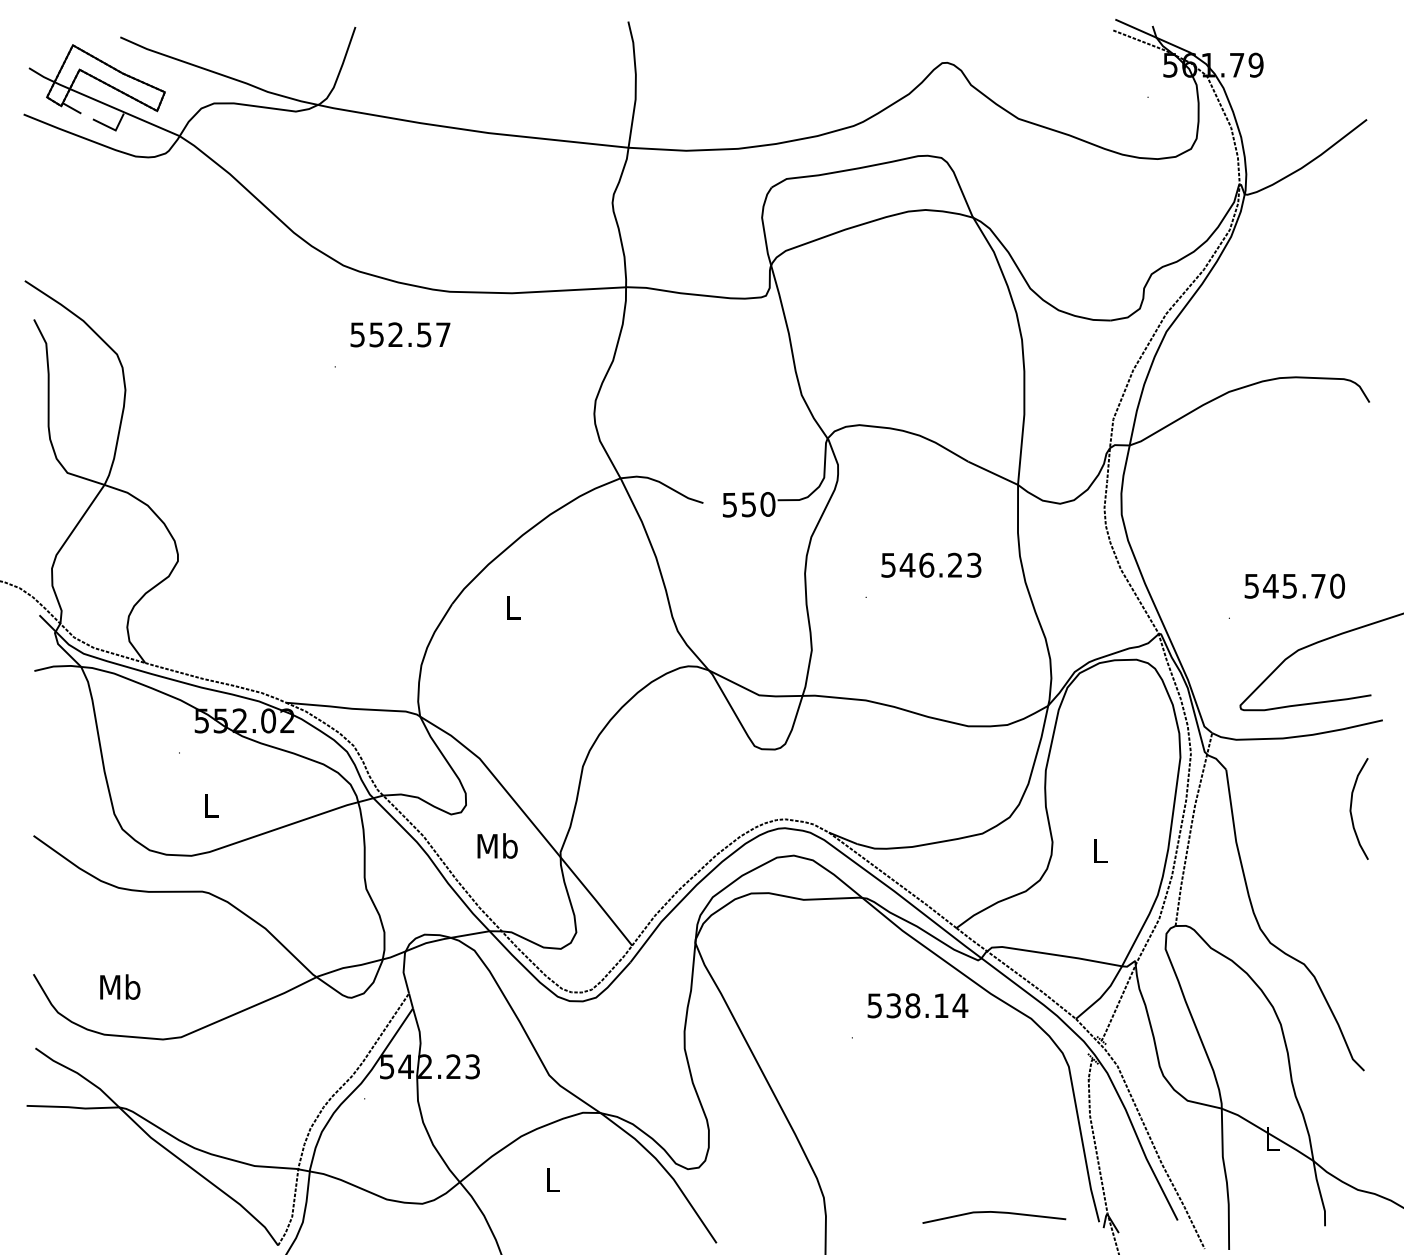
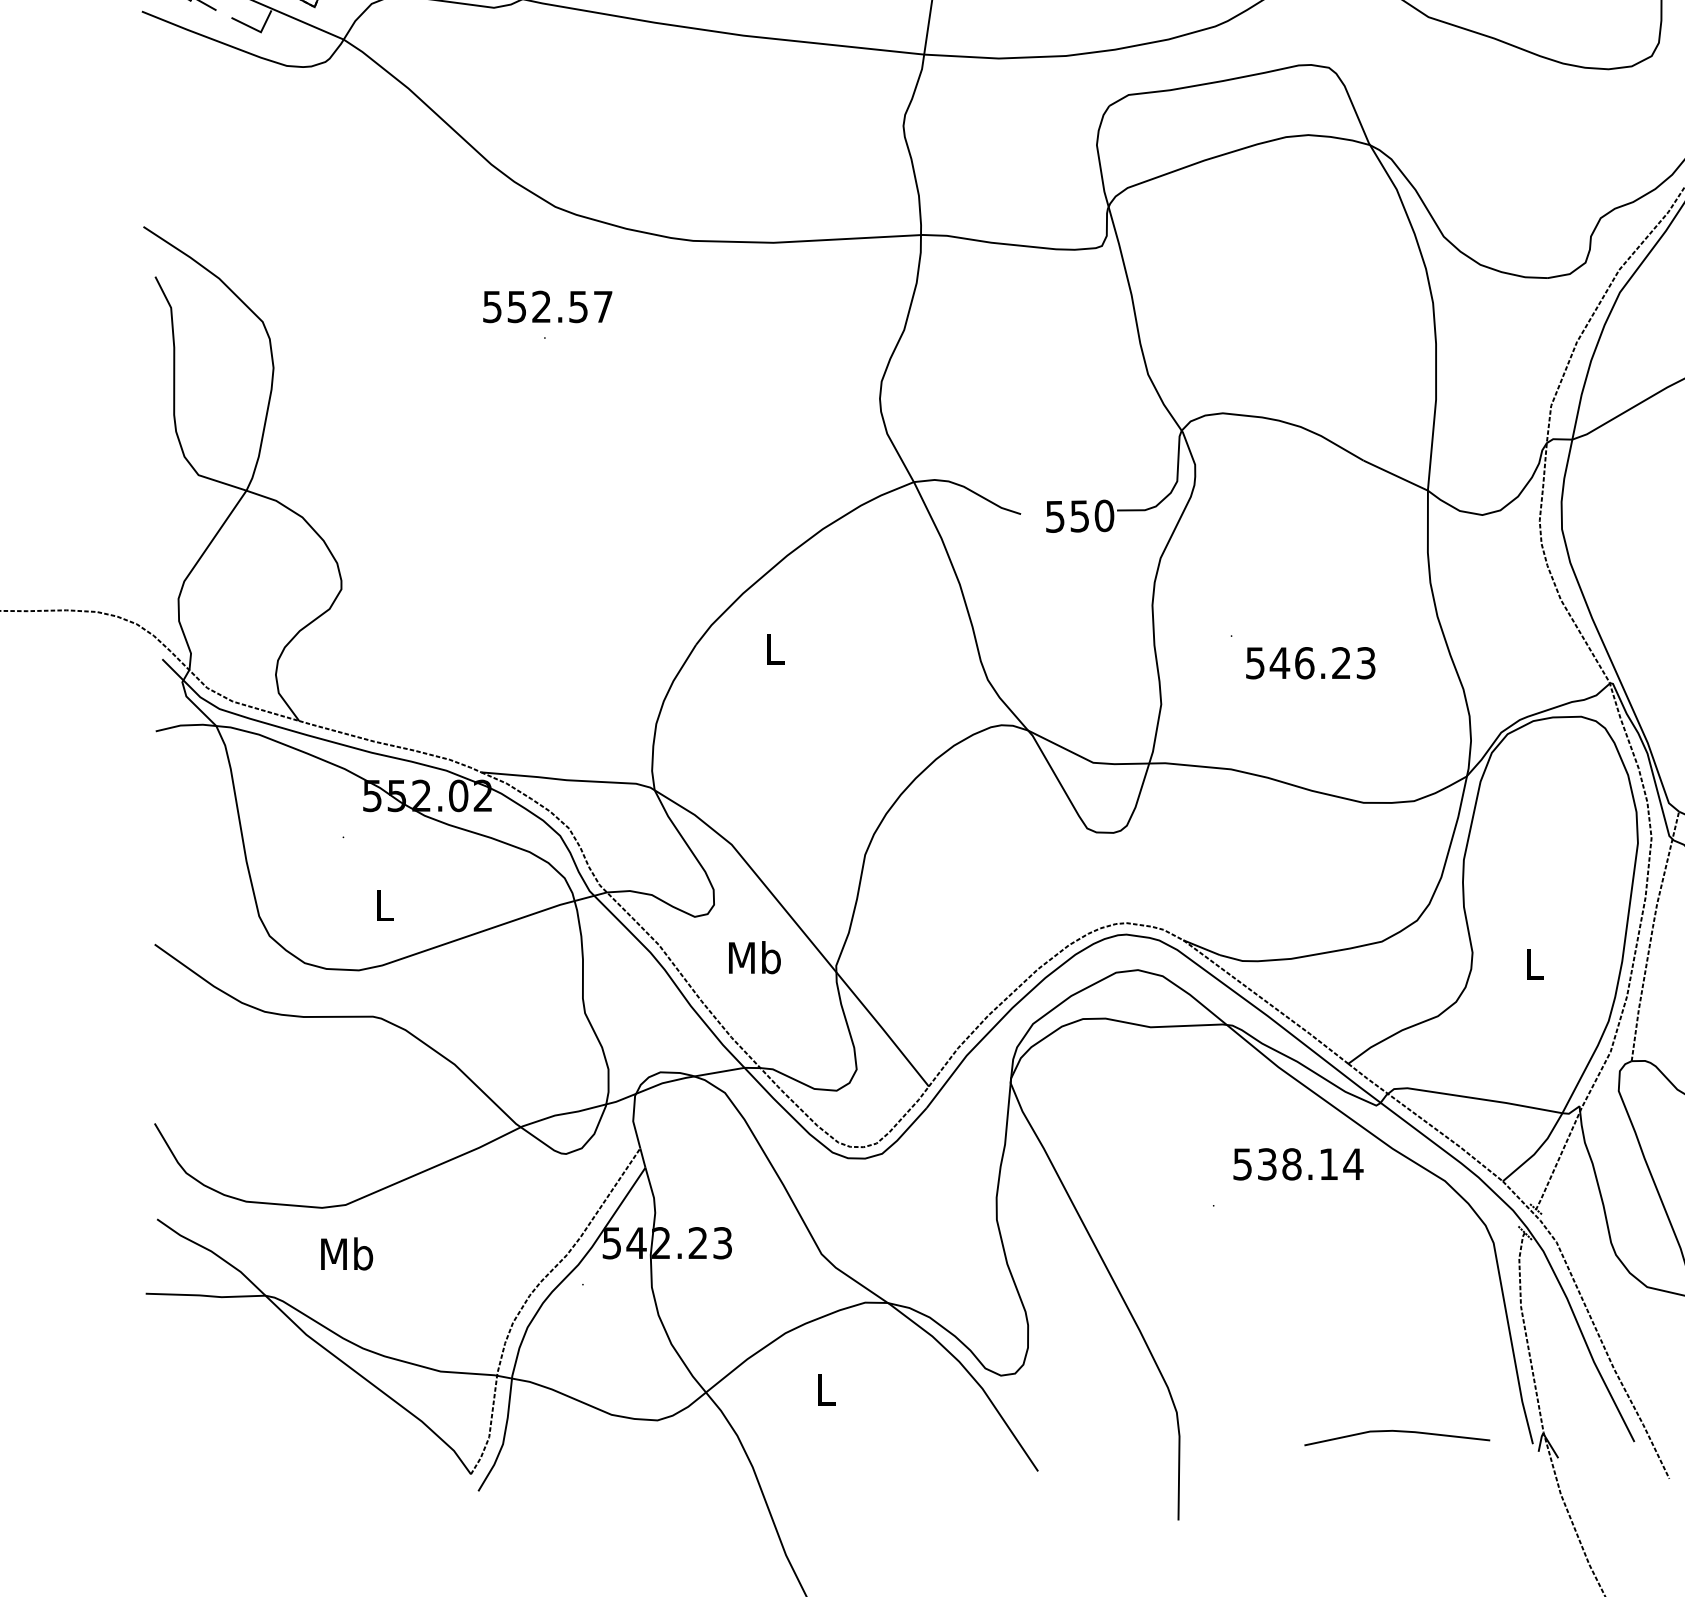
text: (400, 334) -> (547, 306), moved
text: (931, 564) -> (1310, 662), moved
text: (120, 986) -> (347, 1253), moved

